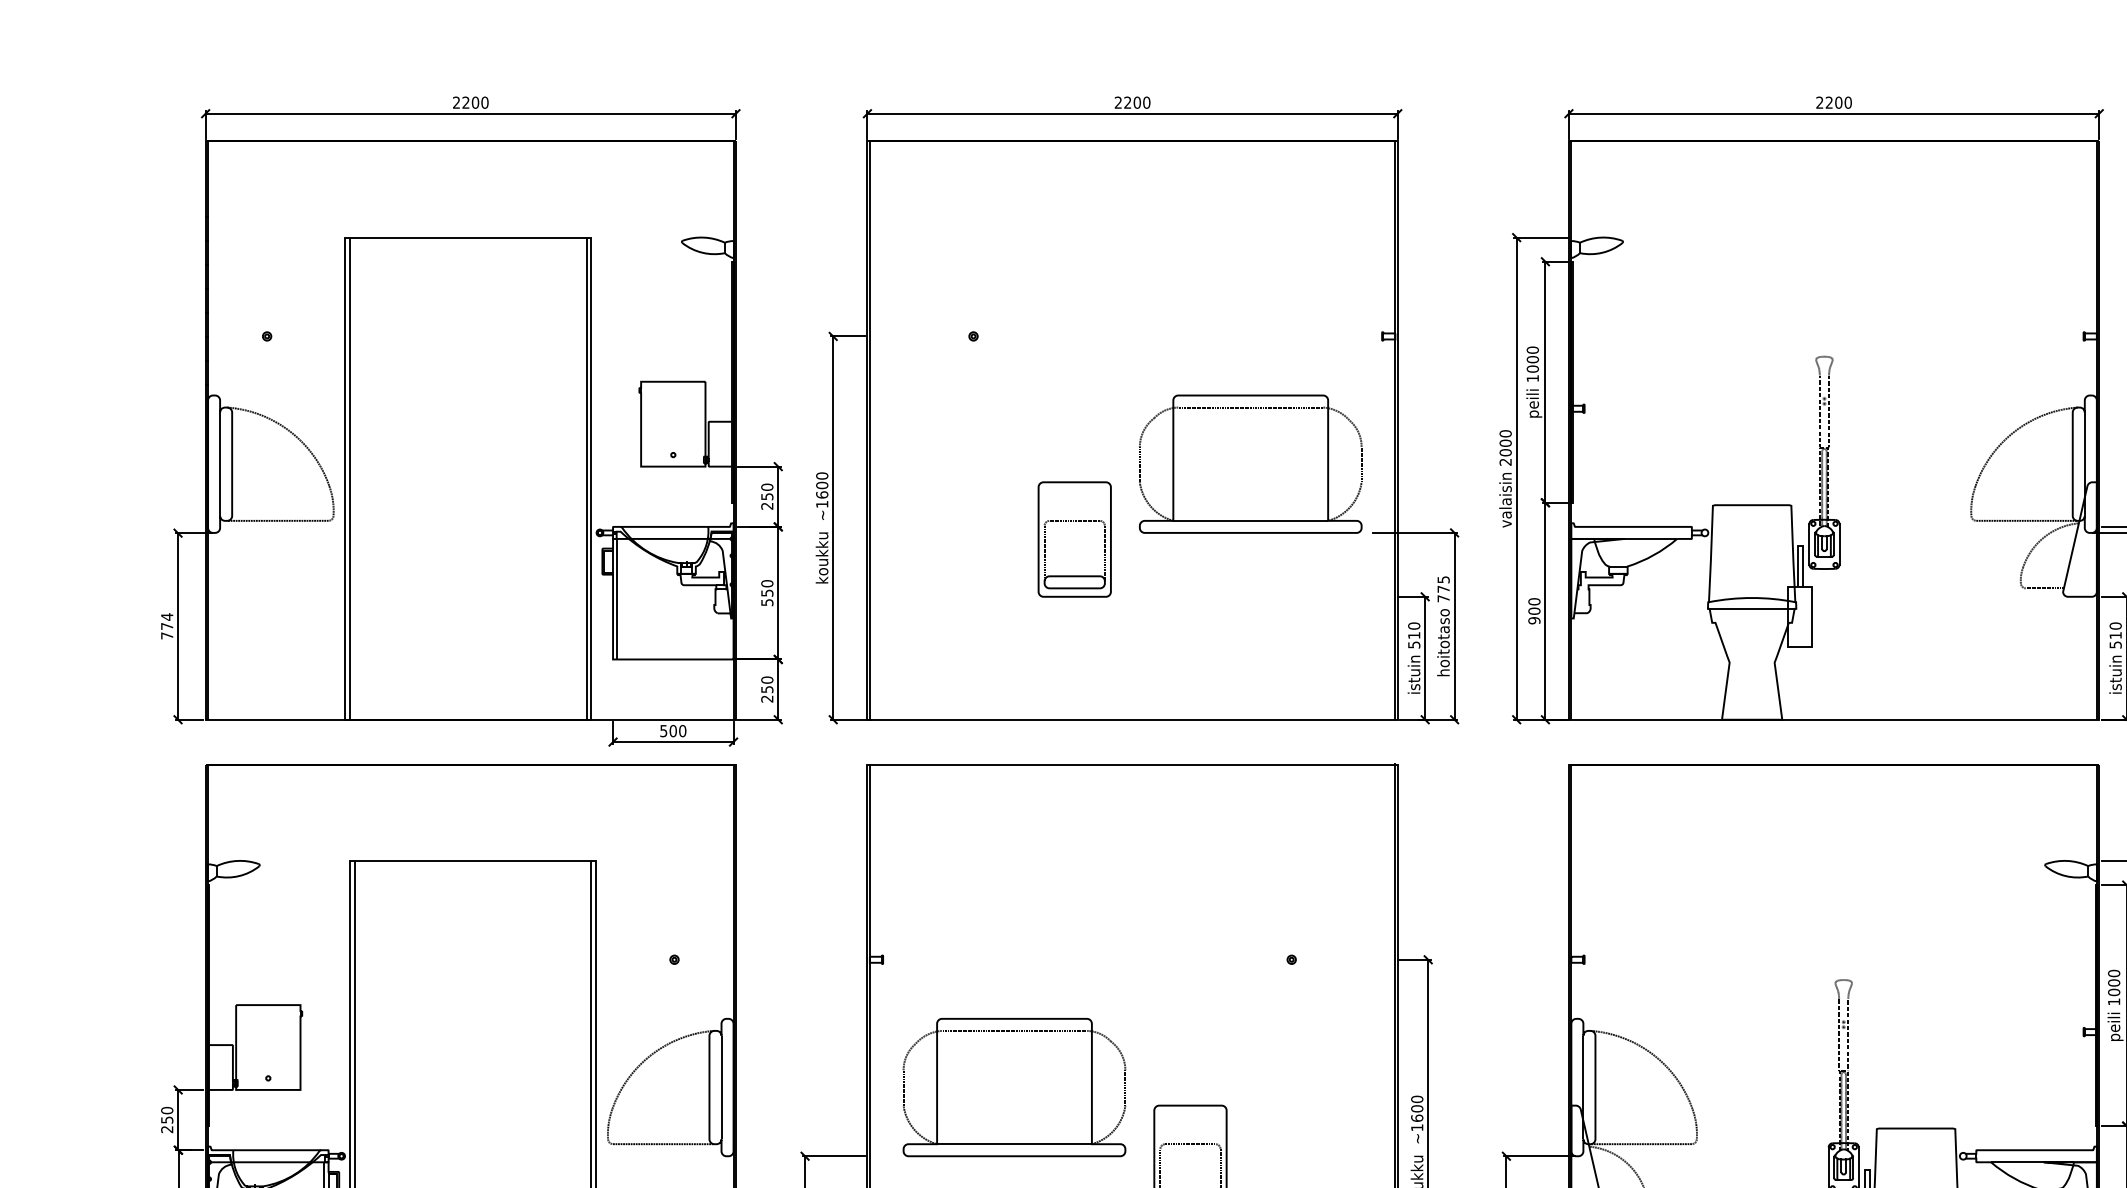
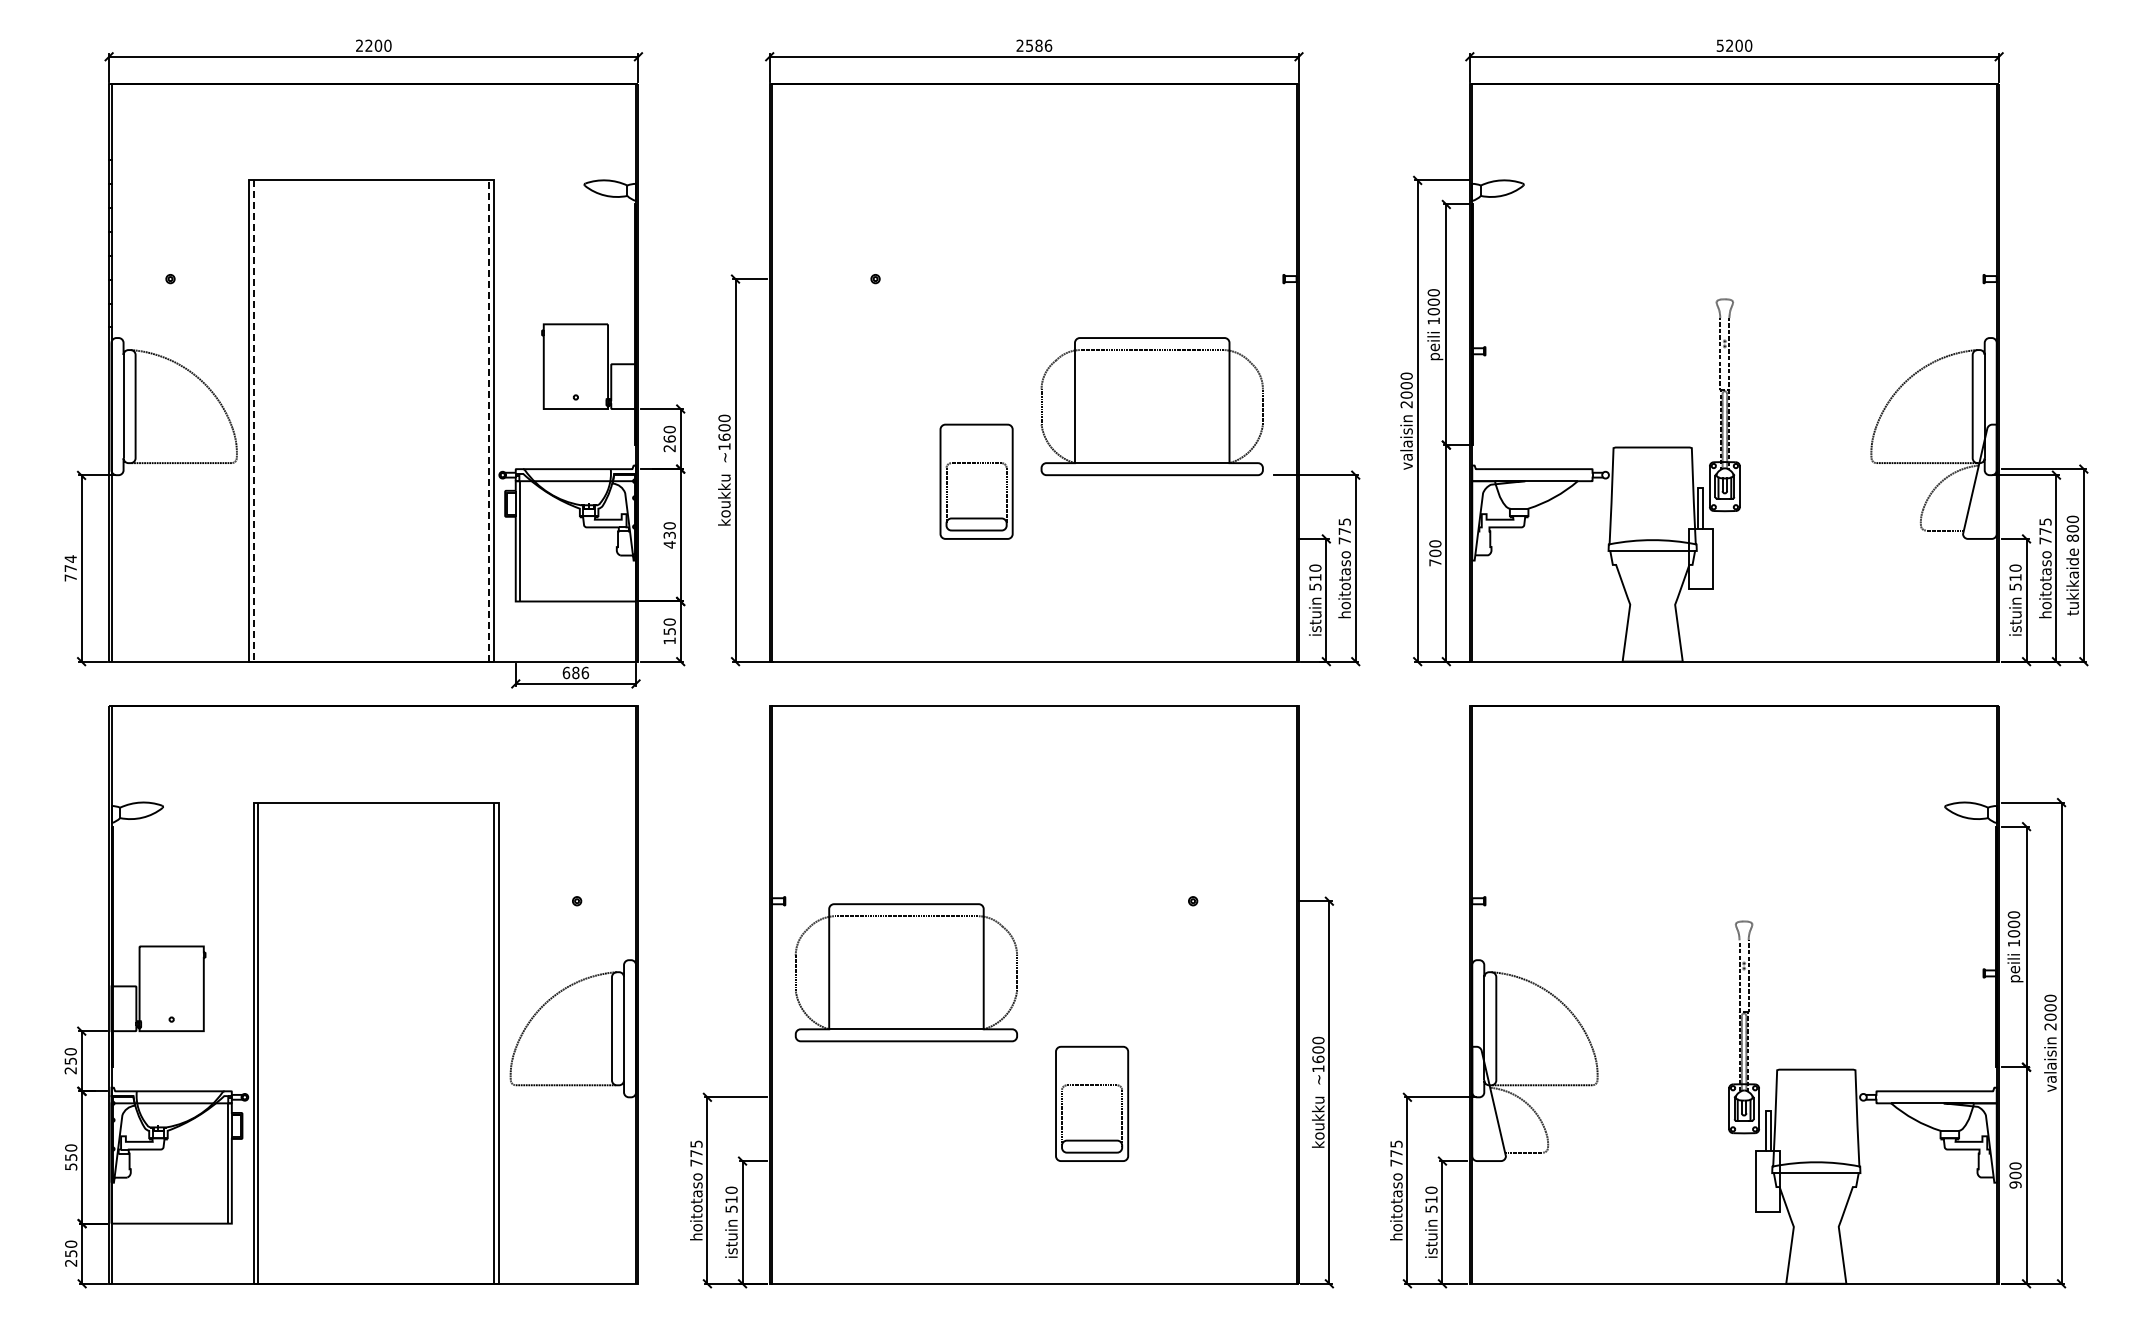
text: (1137, 102) -> (1039, 45), 2200 -> 2586
text: (1819, 102) -> (1719, 45), 2200 -> 5200
line: (350, 479) -> (253, 421), solid -> dashed
line: (586, 479) -> (489, 421), solid -> dashed
text: (767, 496) -> (669, 438), 250 -> 260
text: (767, 597) -> (669, 539), 550 -> 430
text: (1534, 620) -> (1435, 562), 900 -> 700
text: (767, 698) -> (669, 640), 250 -> 150
text: (672, 730) -> (575, 672), 500 -> 686
part: (1013, 1087) -> (905, 972), moved

